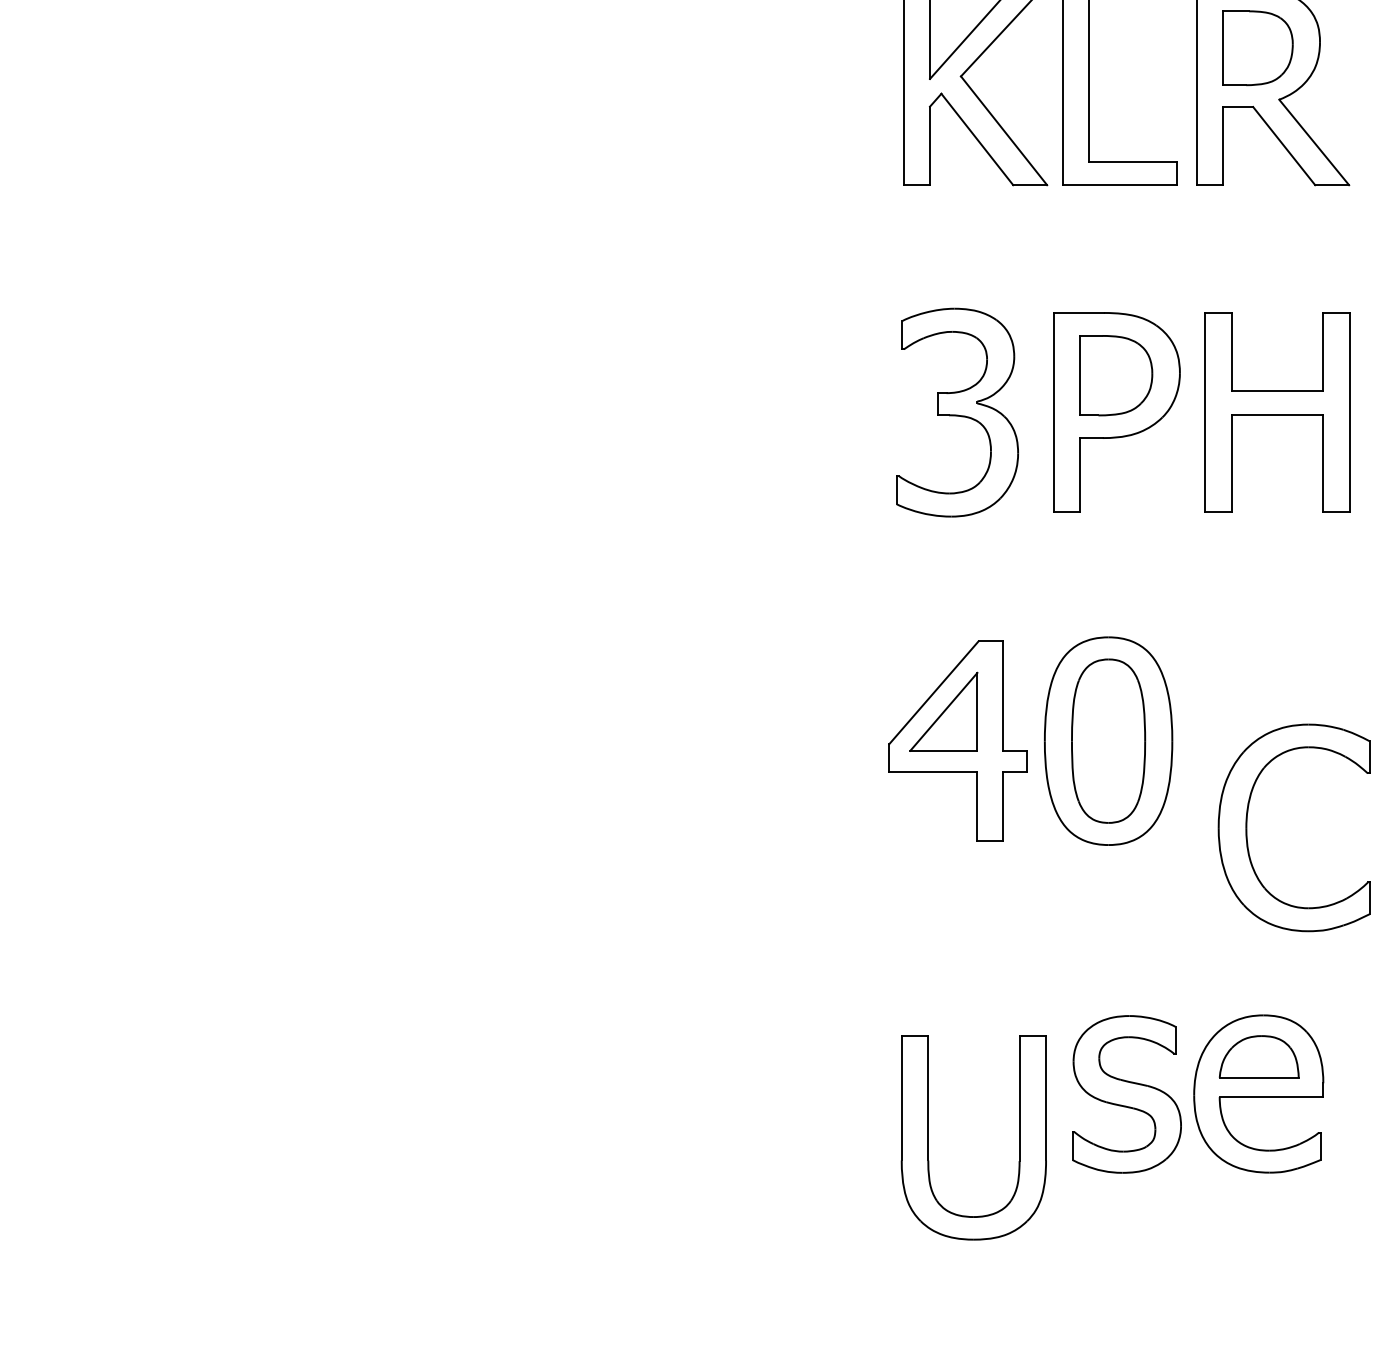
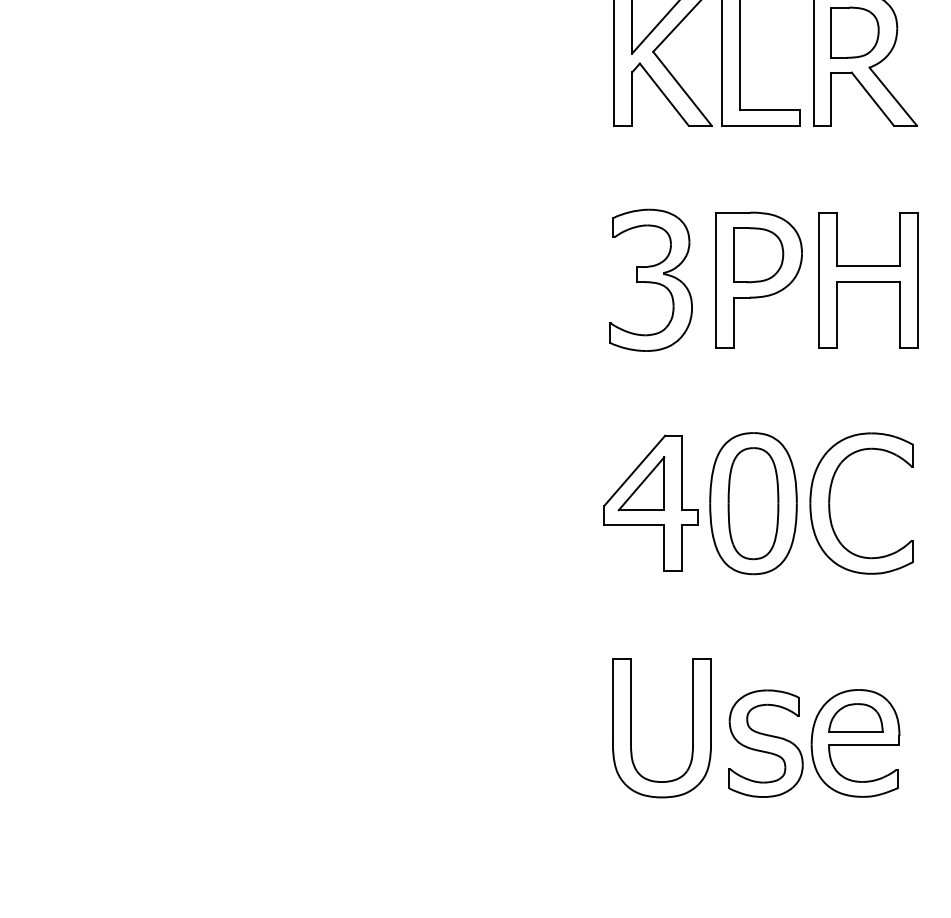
part: (1248, 827) -> (830, 503), moved
part: (929, 1138) -> (631, 728), moved

